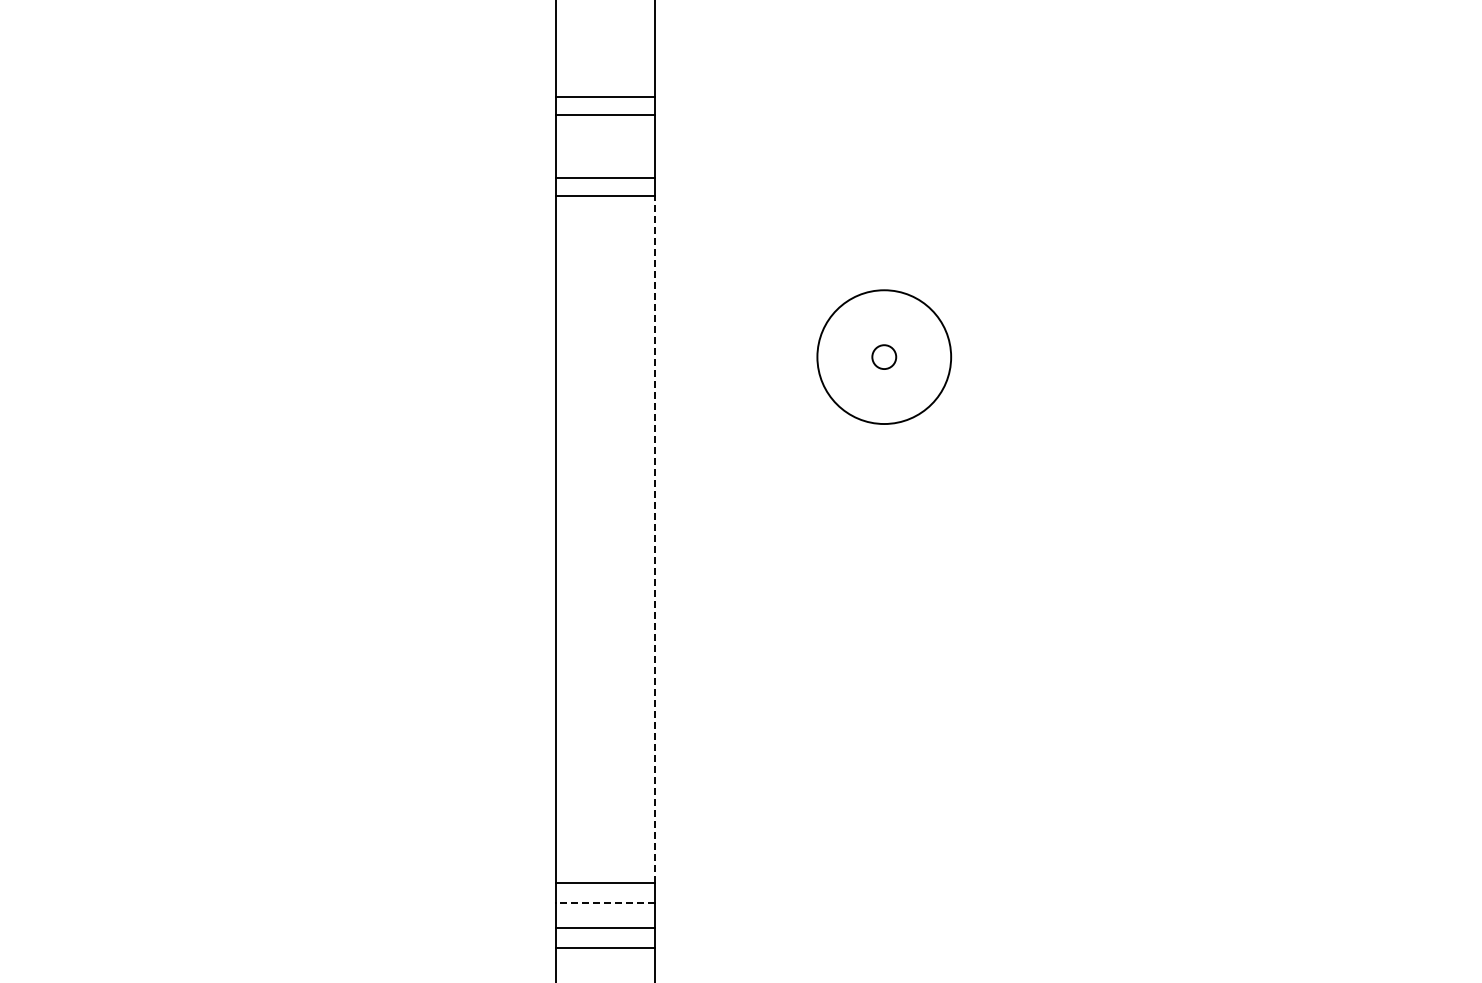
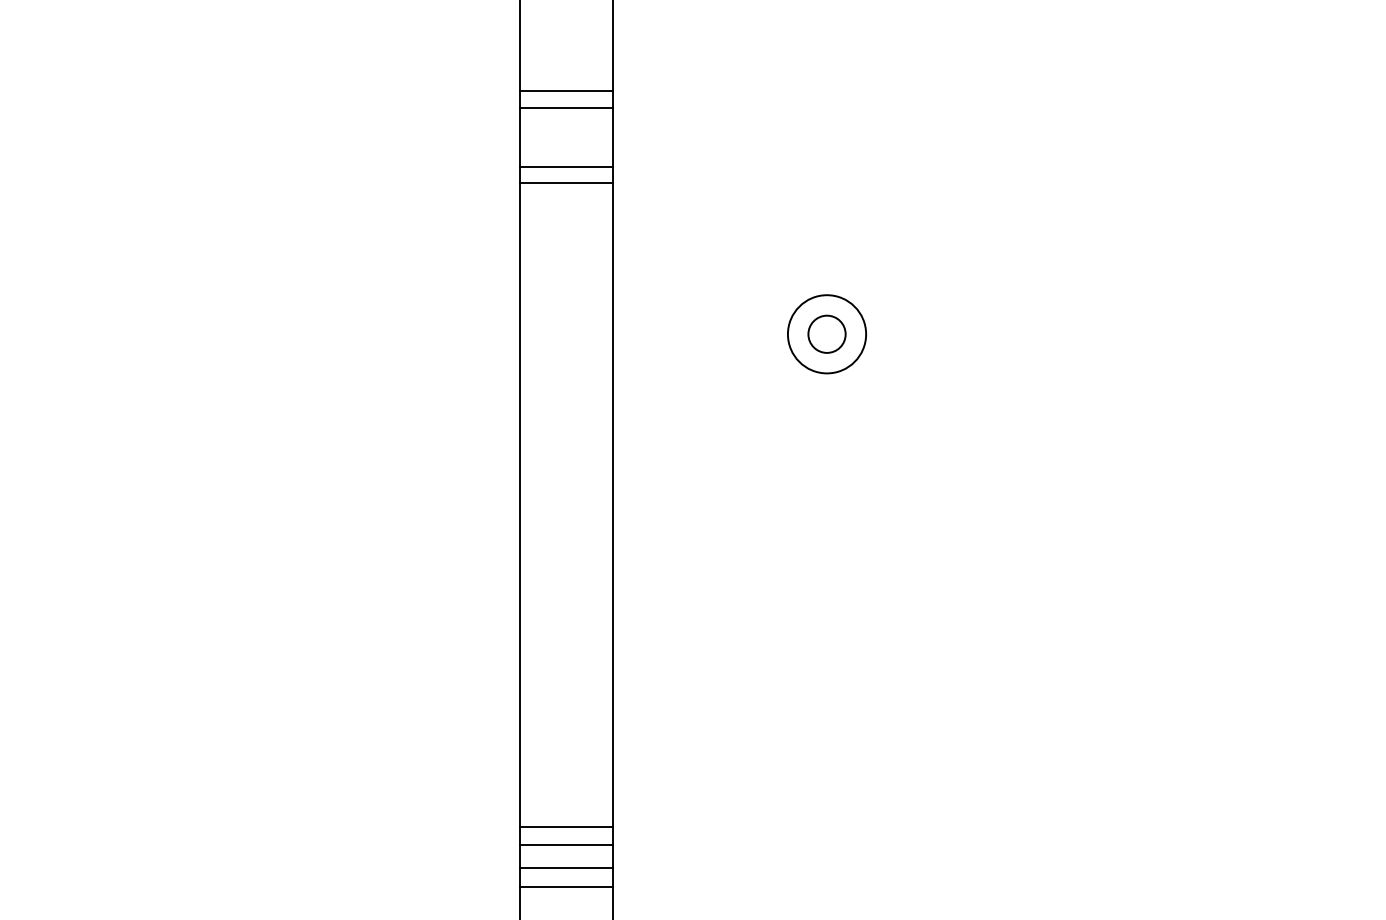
circle: (884, 356) -> (827, 333), size x0.62
circle: (884, 357) -> (827, 334), size x1.67
line: (655, 539) -> (613, 504), dashed -> solid
line: (605, 902) -> (566, 844), dashed -> solid

